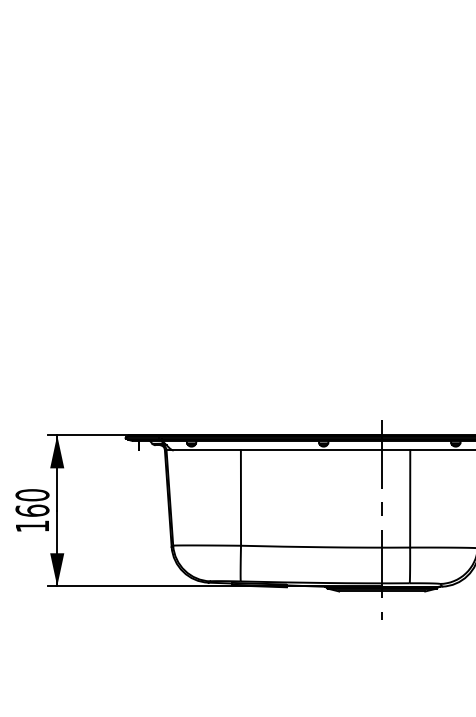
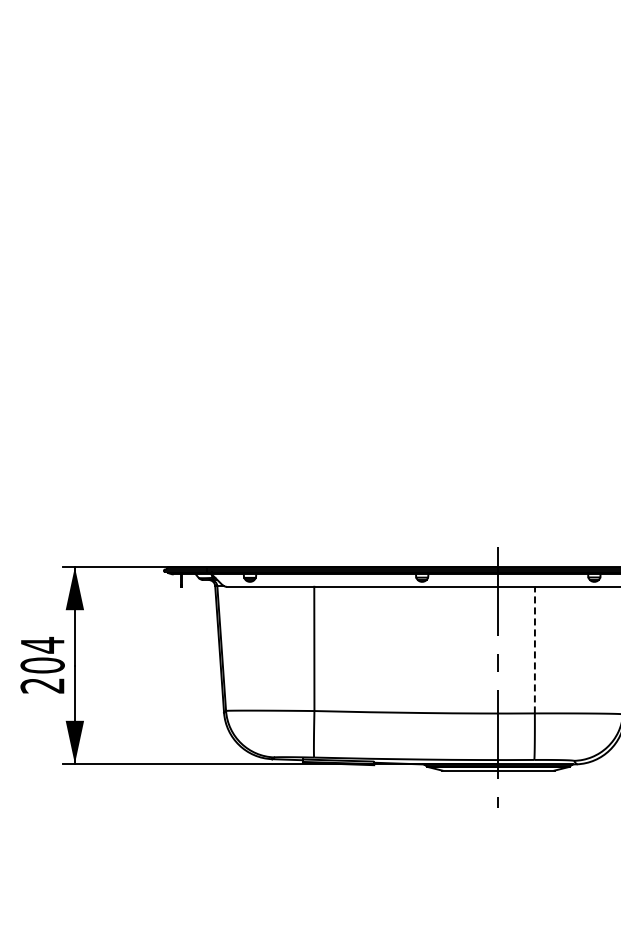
line: (409, 498) -> (534, 649), solid -> dashed
text: (32, 510) -> (42, 664), 160 -> 204

